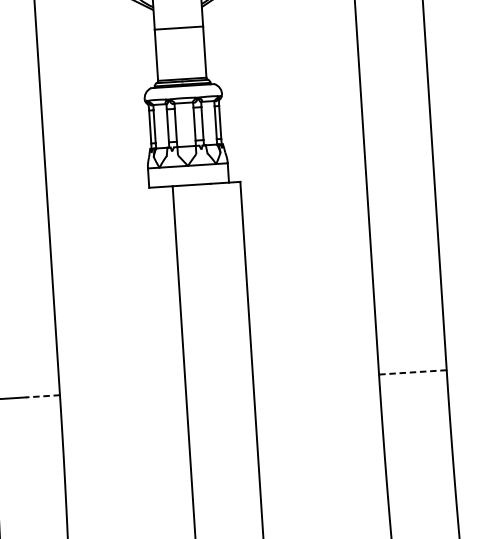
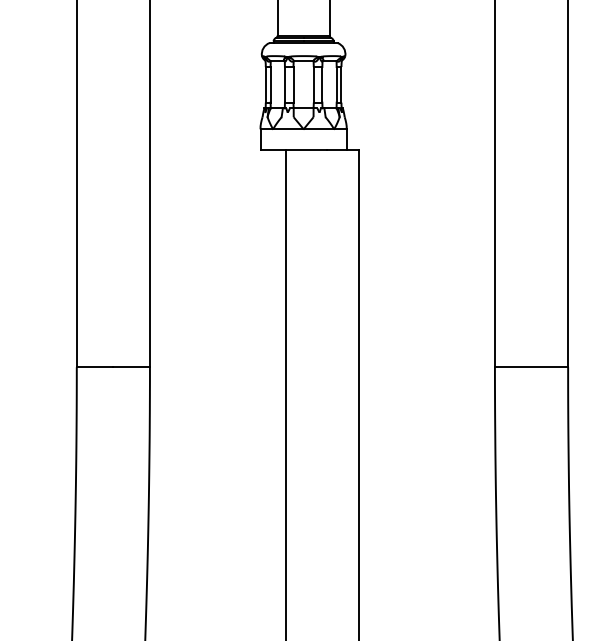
line: (412, 372) -> (531, 367), dashed -> solid
line: (42, 396) -> (131, 367), dashed -> solid

